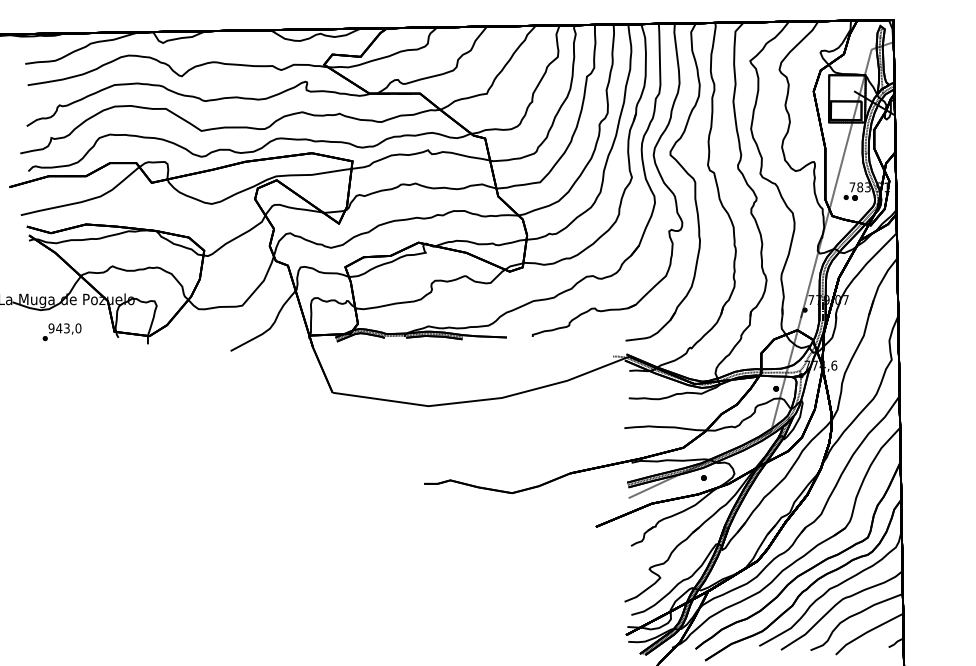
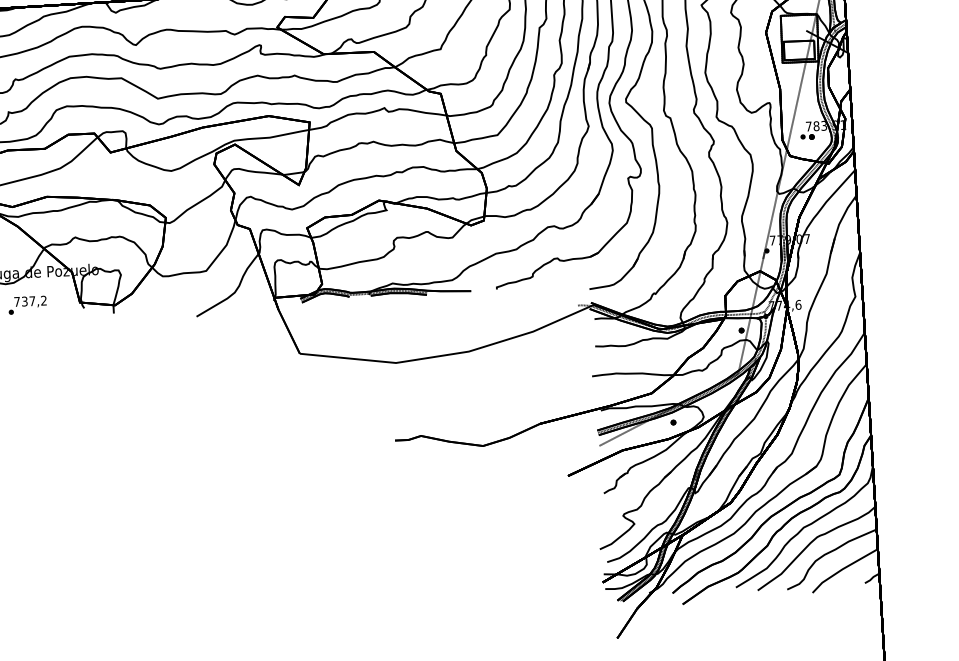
text: (64, 328) -> (30, 301), 943,0 -> 737,2

